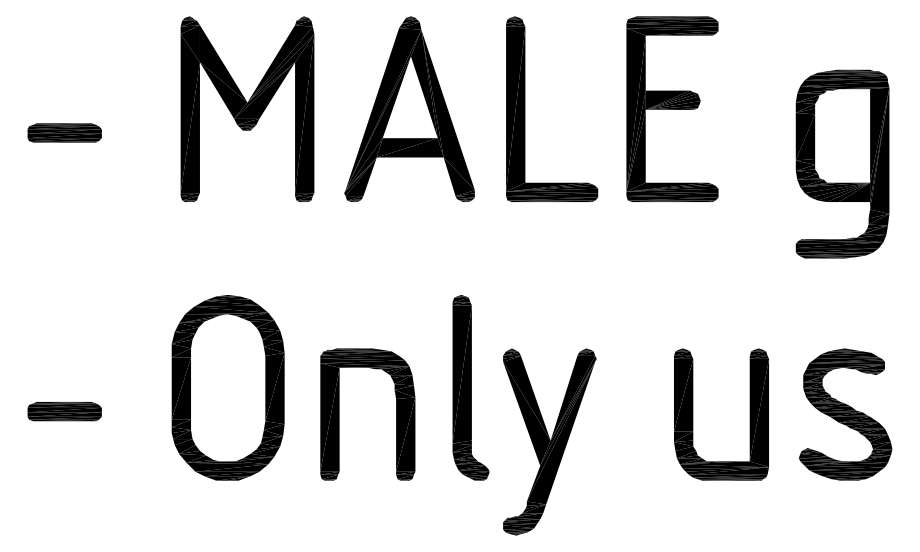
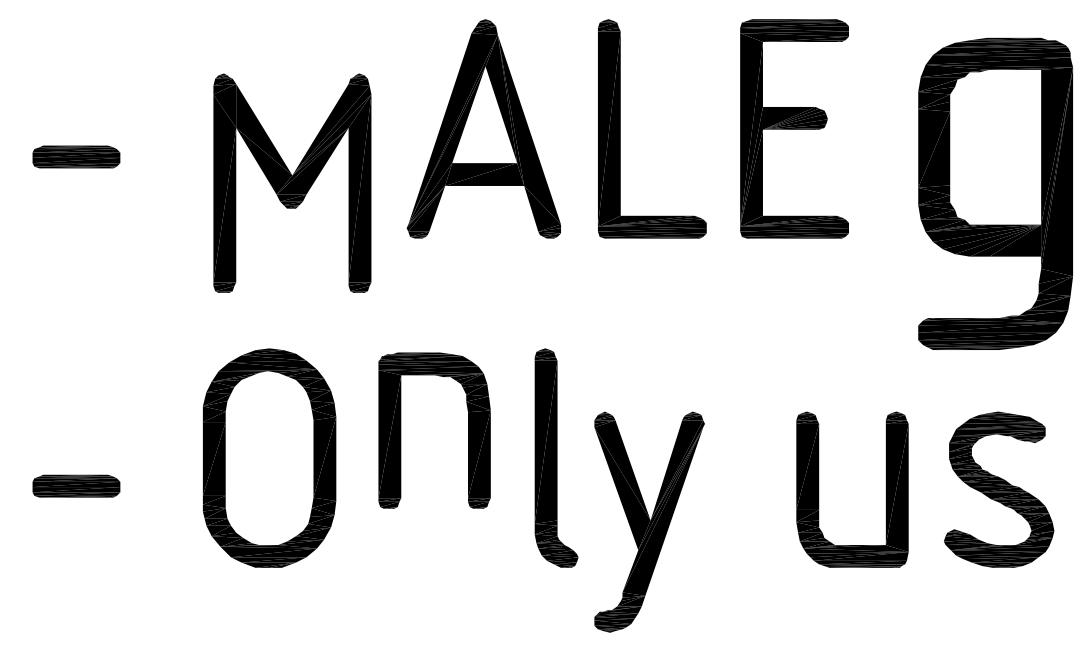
part: (247, 108) -> (292, 182), moved
part: (842, 163) -> (995, 193), size x1.4
part: (339, 414) -> (401, 430), moved

